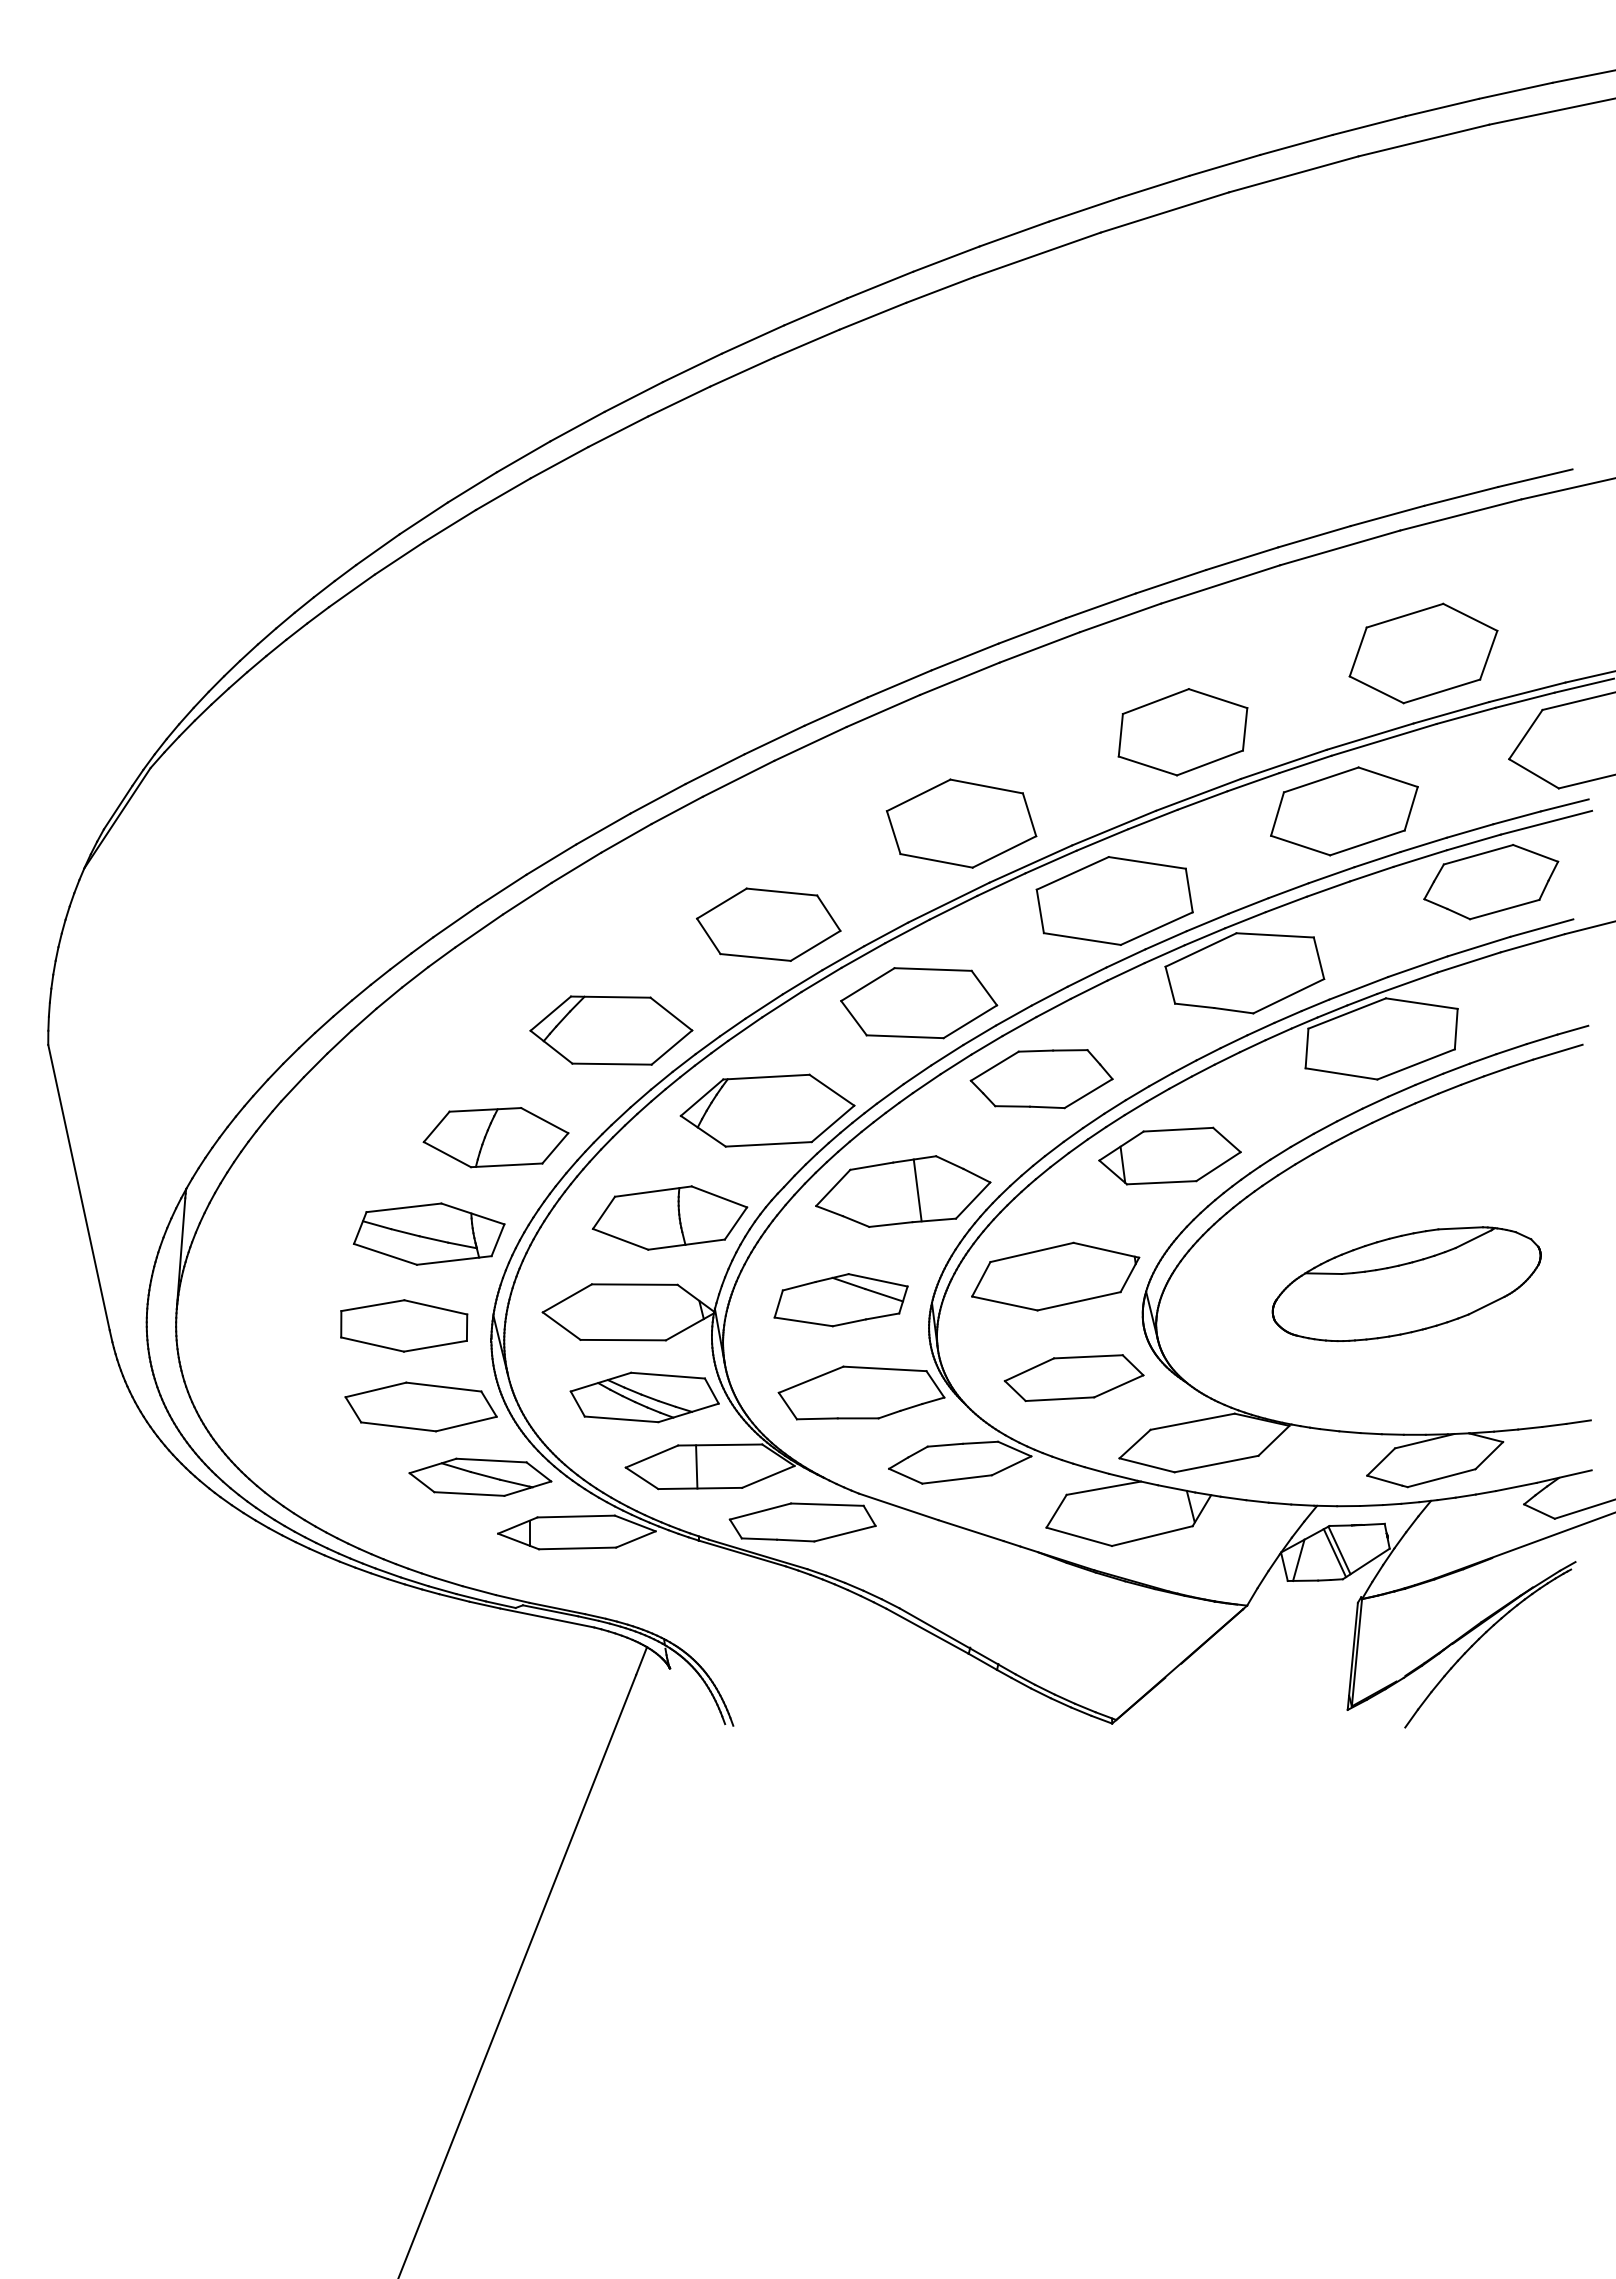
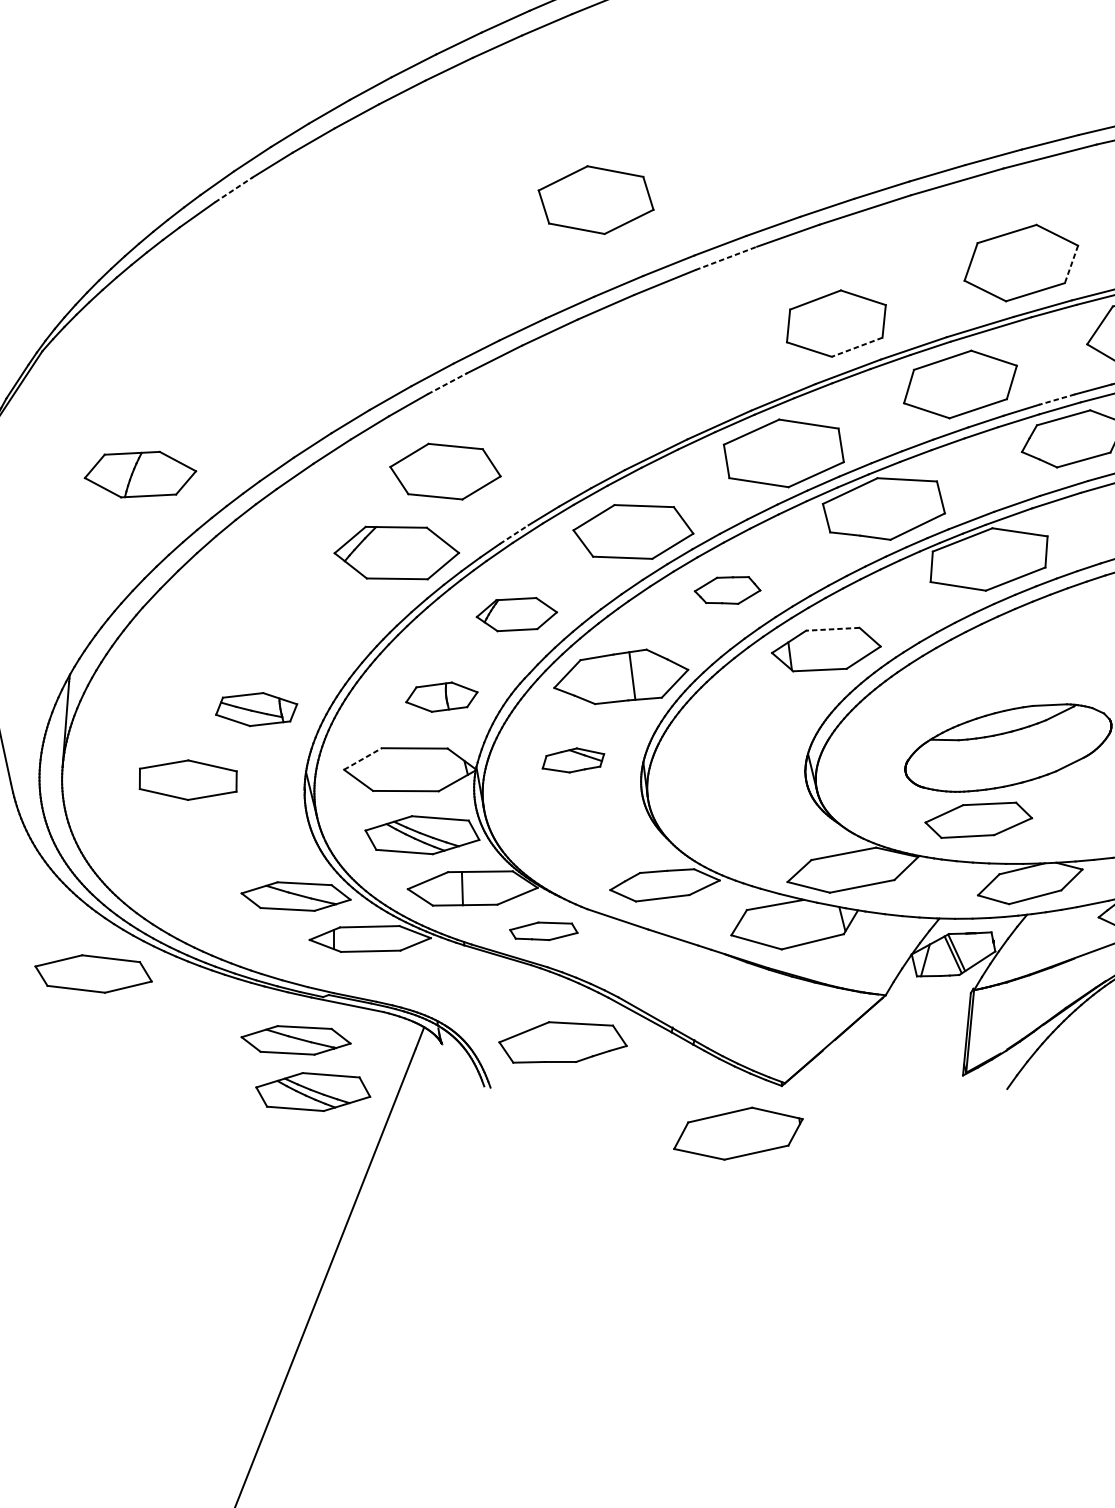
line: (399, 558) -> (233, 190), solid -> dashed
line: (1039, 647) -> (726, 258), solid -> dashed
line: (1488, 655) -> (1071, 264), solid -> dashed
line: (1209, 763) -> (856, 347), solid -> dashed
line: (677, 810) -> (447, 383), solid -> dashed
part: (961, 823) -> (596, 200), moved
line: (1469, 831) -> (1056, 399), solid -> dashed
part: (768, 924) -> (445, 471), moved
line: (764, 1006) -> (514, 534), solid -> dashed
part: (1041, 1079) -> (727, 590), size x0.6
part: (767, 1110) -> (516, 614), size x0.6
line: (1178, 1129) -> (832, 629), solid -> dashed
part: (495, 1137) -> (140, 474), moved
part: (669, 1217) -> (441, 696), size x0.6
part: (428, 1233) -> (256, 709), size x0.7
part: (1055, 1276) -> (738, 1133), moved
line: (567, 1298) -> (363, 759), solid -> dashed
part: (840, 1300) -> (572, 760), size x0.6
part: (404, 1325) -> (188, 779), moved
part: (1073, 1378) -> (978, 820), moved
part: (861, 1392) -> (562, 1042), moved
part: (420, 1406) -> (93, 973), moved
part: (802, 1522) -> (543, 931), size x0.6
part: (480, 1663) -> (296, 1039), added
part: (502, 1731) -> (313, 1092), added

